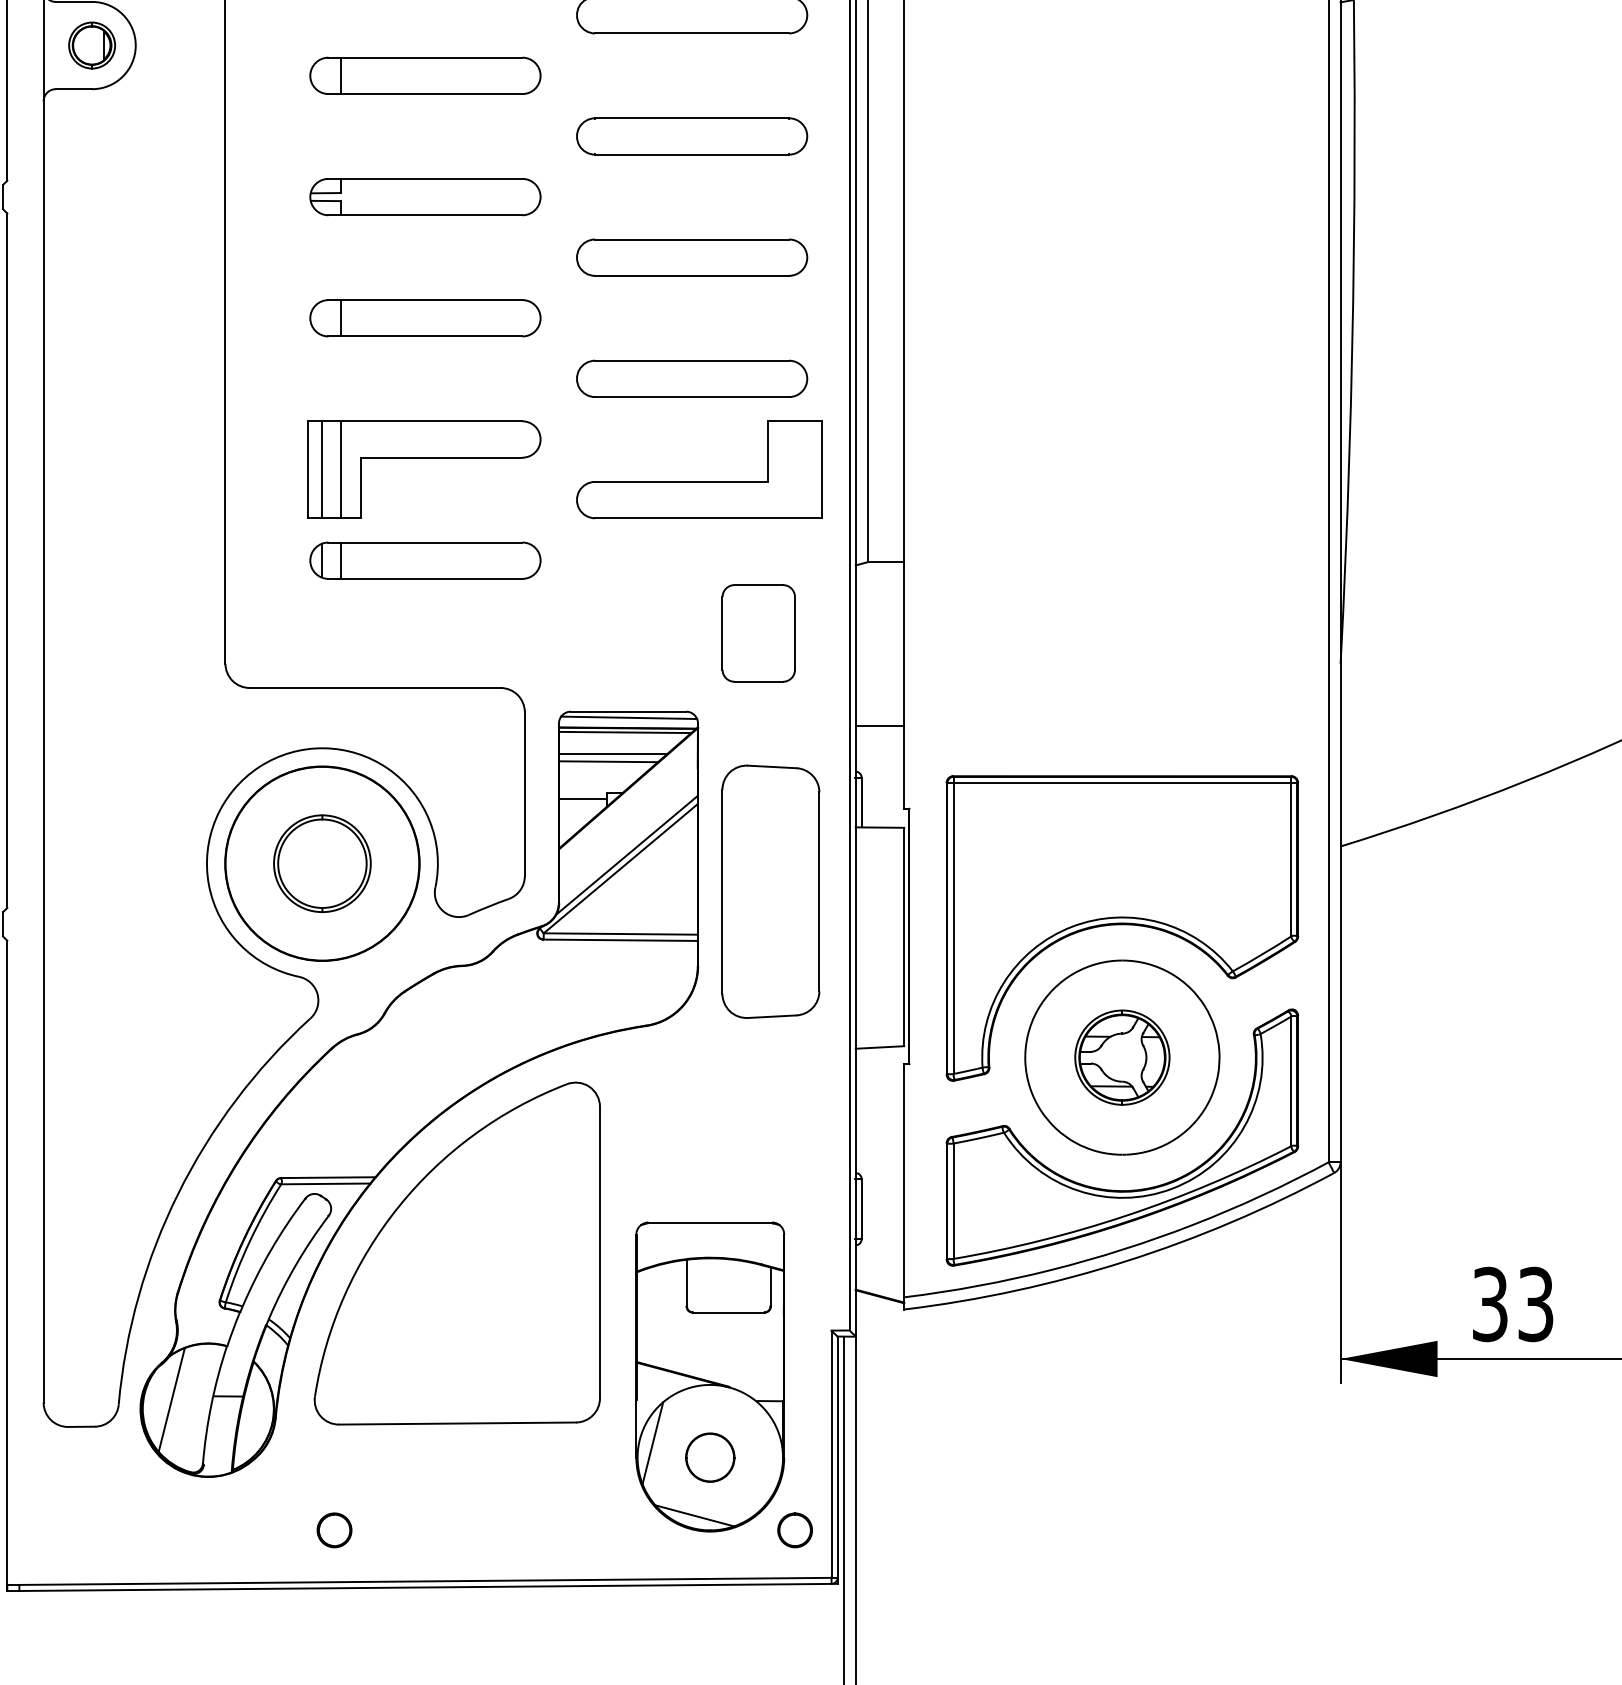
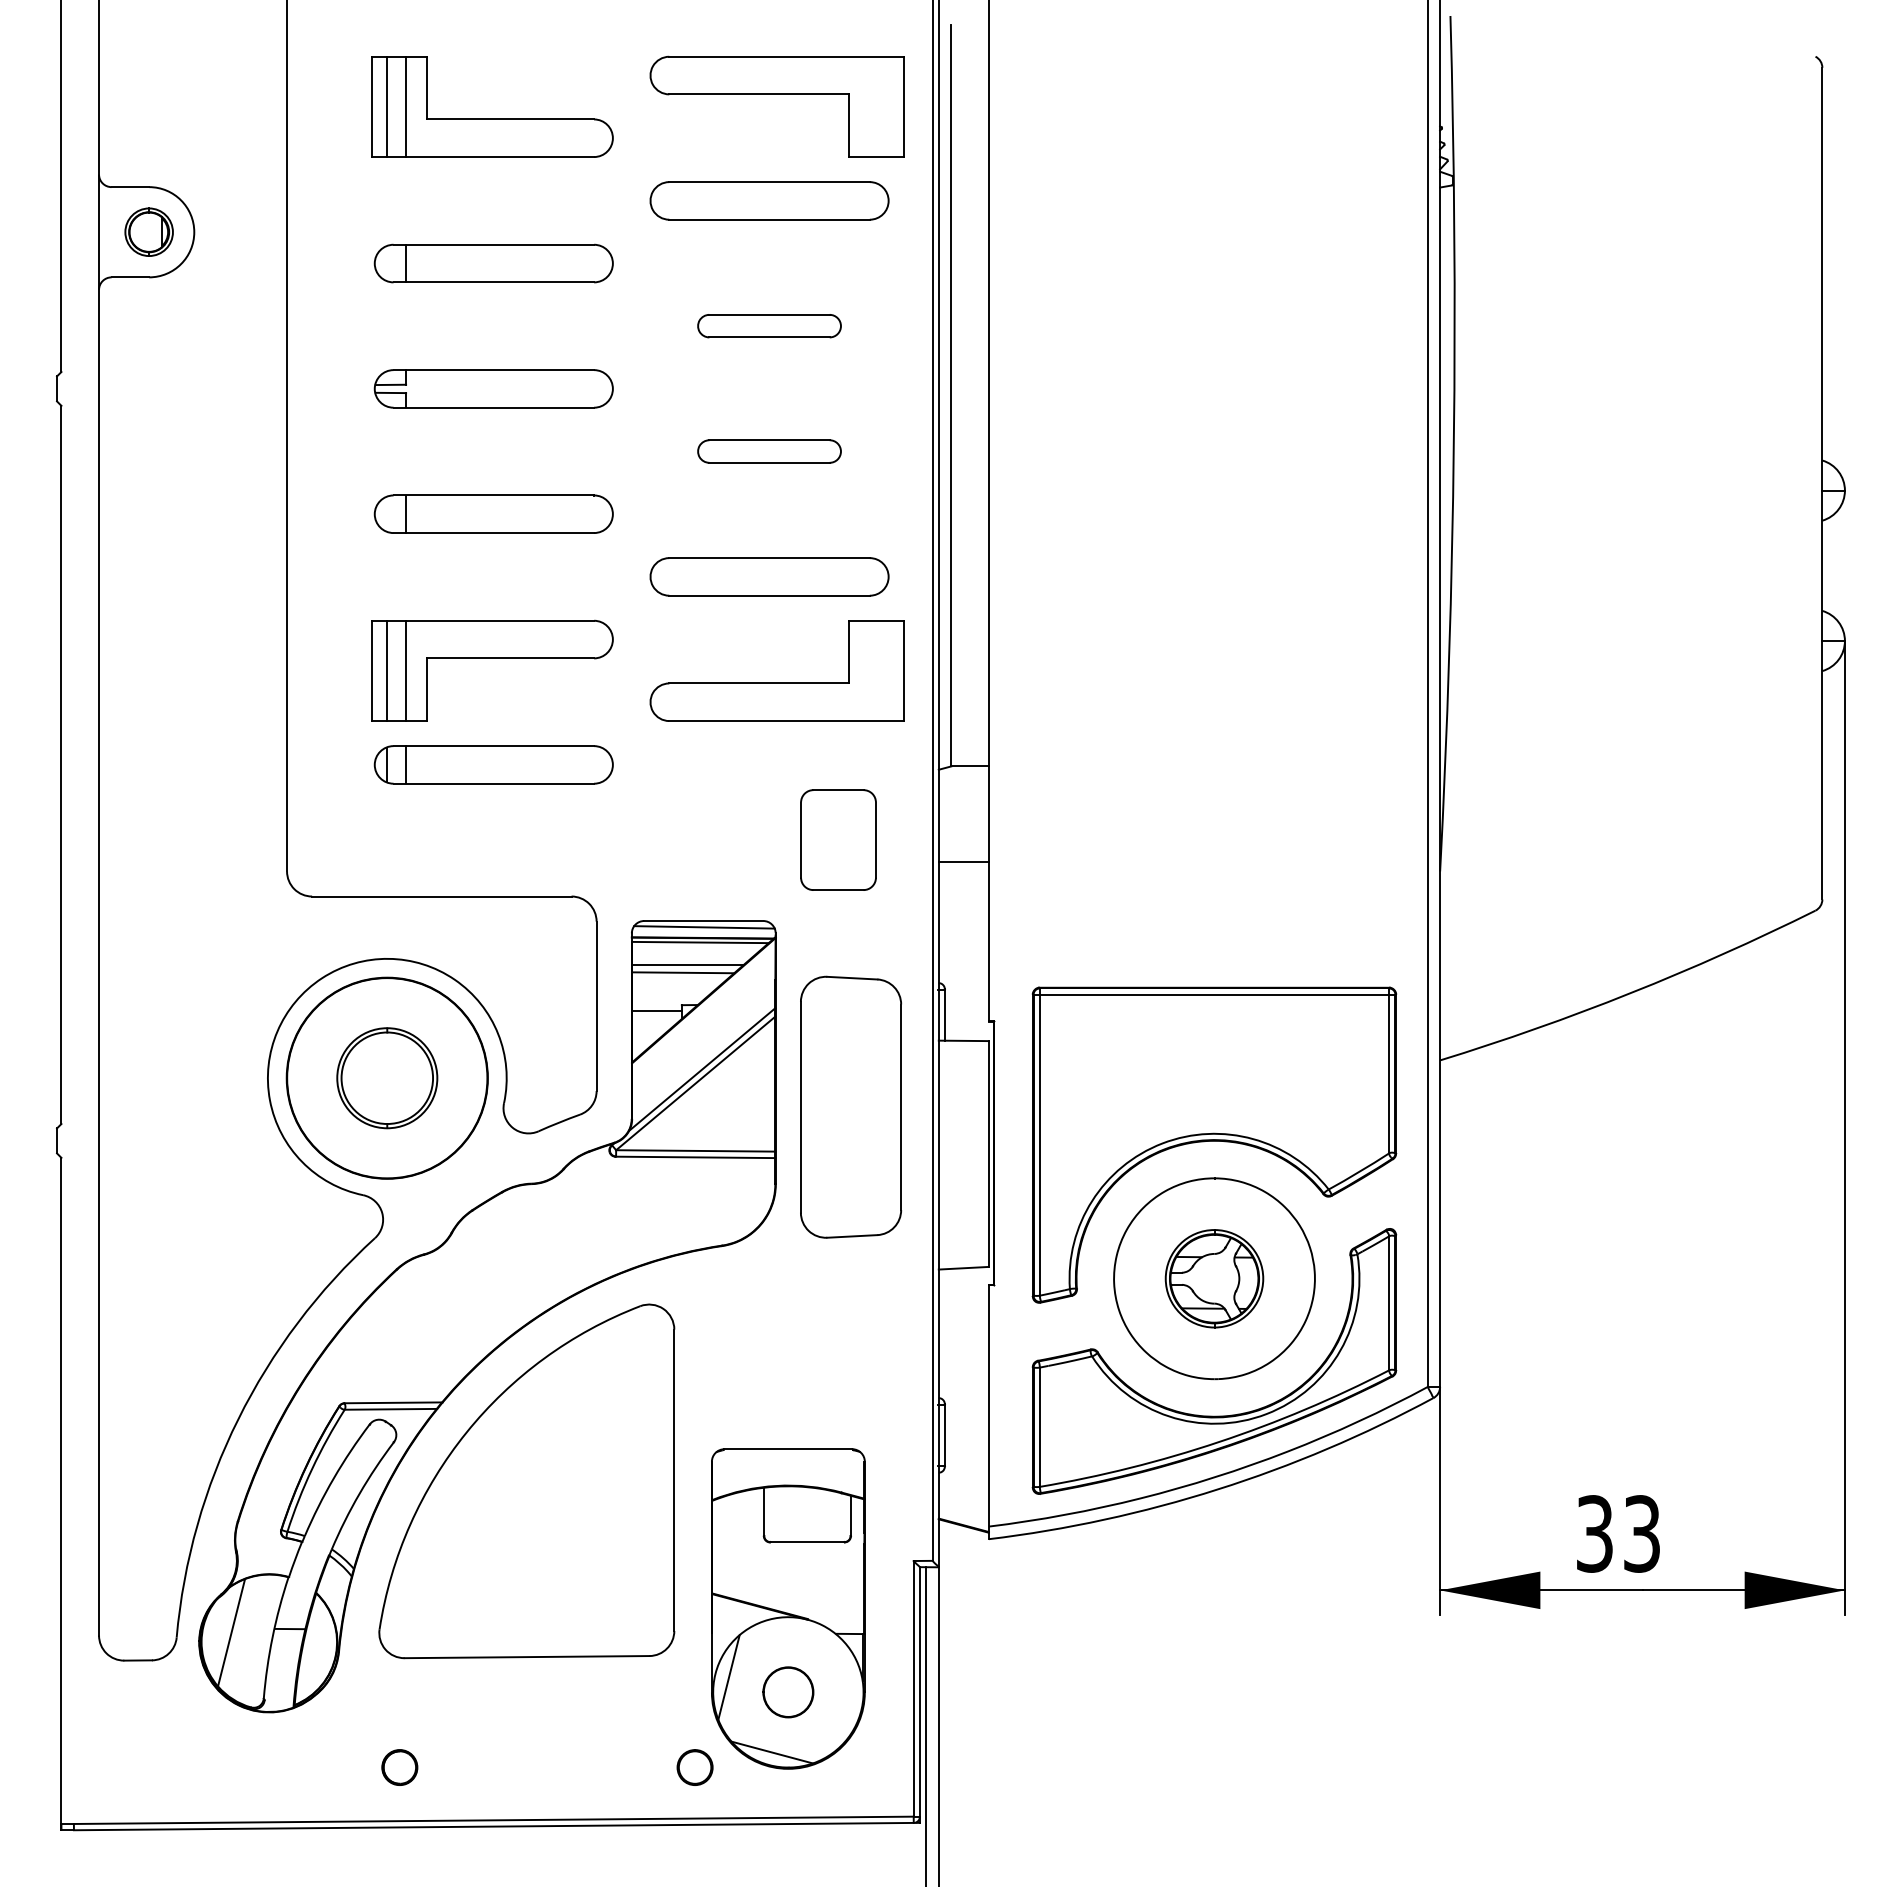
part: (692, 135) -> (769, 325), size x0.6
part: (692, 257) -> (769, 451), size x0.6
line: (879, 726) -> (963, 862), moved
circle: (794, 1530) -> (694, 1767), moved

